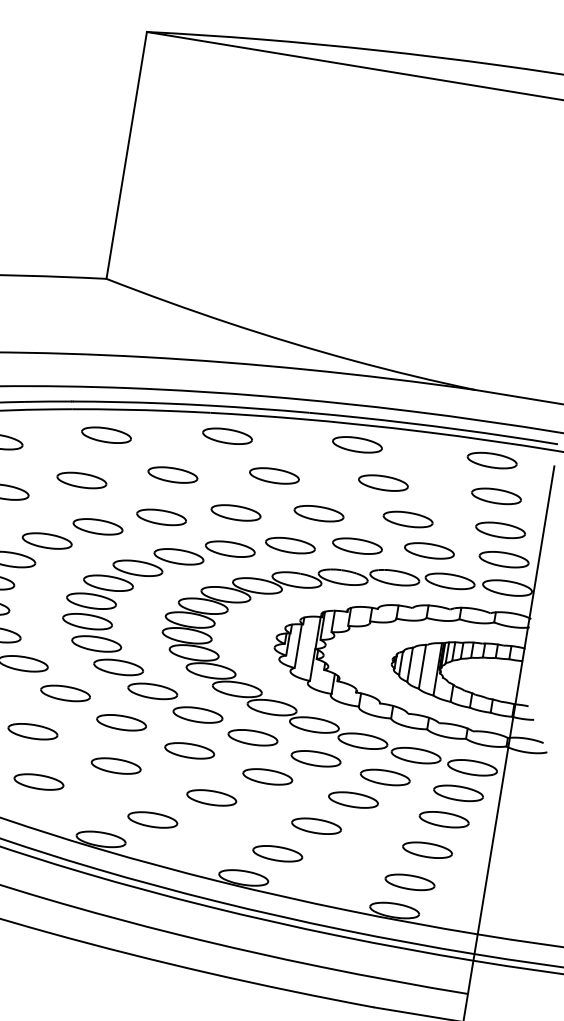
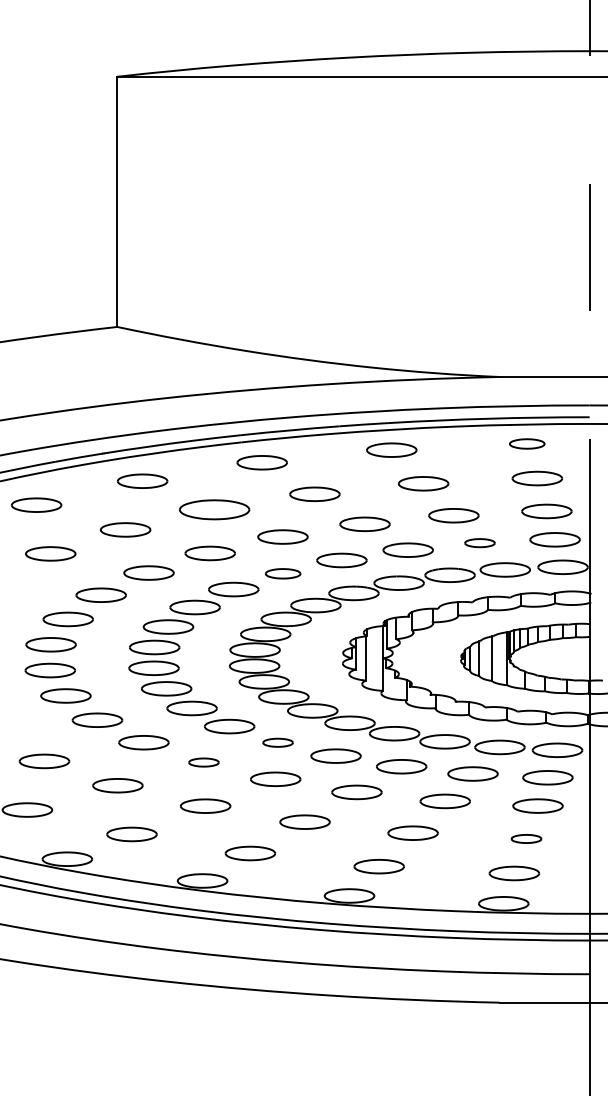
part: (491, 459) -> (526, 443), size x0.7
part: (172, 474) -> (214, 509), size x1.4
part: (229, 548) -> (282, 573), size x0.7
part: (429, 550) -> (479, 542), size x0.6
part: (197, 714) -> (277, 742), size x0.6
part: (121, 722) -> (203, 762), size x0.6
part: (427, 849) -> (526, 838), size x0.6

